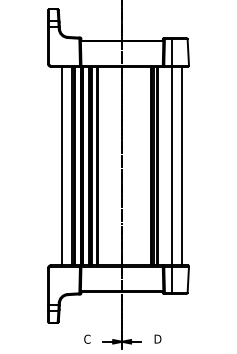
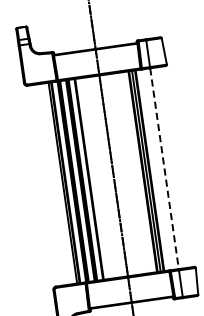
line: (62, 165) -> (53, 183), removed
line: (181, 165) -> (173, 166), removed
line: (172, 166) -> (164, 169), solid -> dashed

